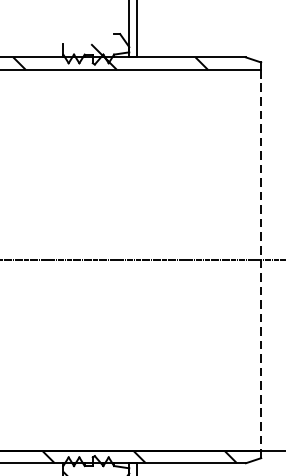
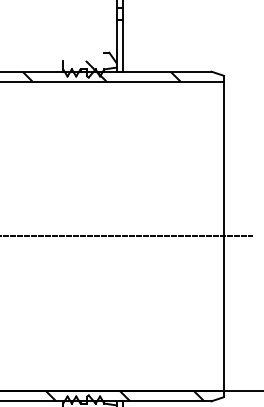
line: (260, 260) -> (223, 236), dashed -> solid

